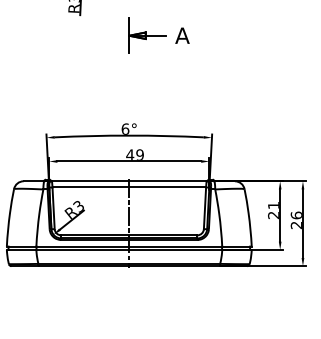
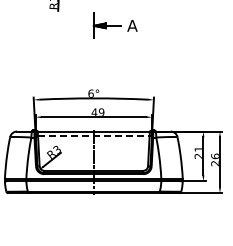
line: (128, 188) -> (93, 136), solid -> dashed

